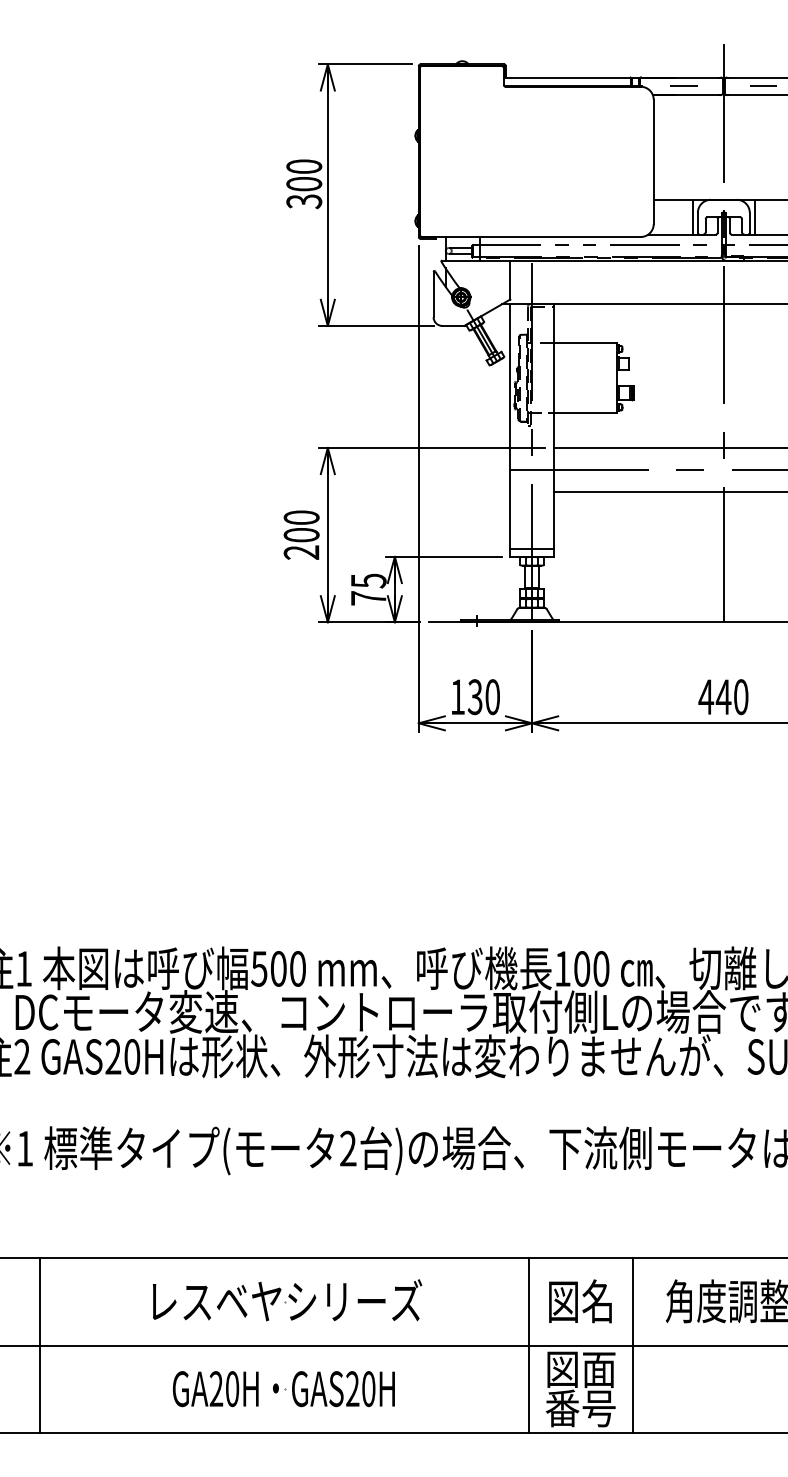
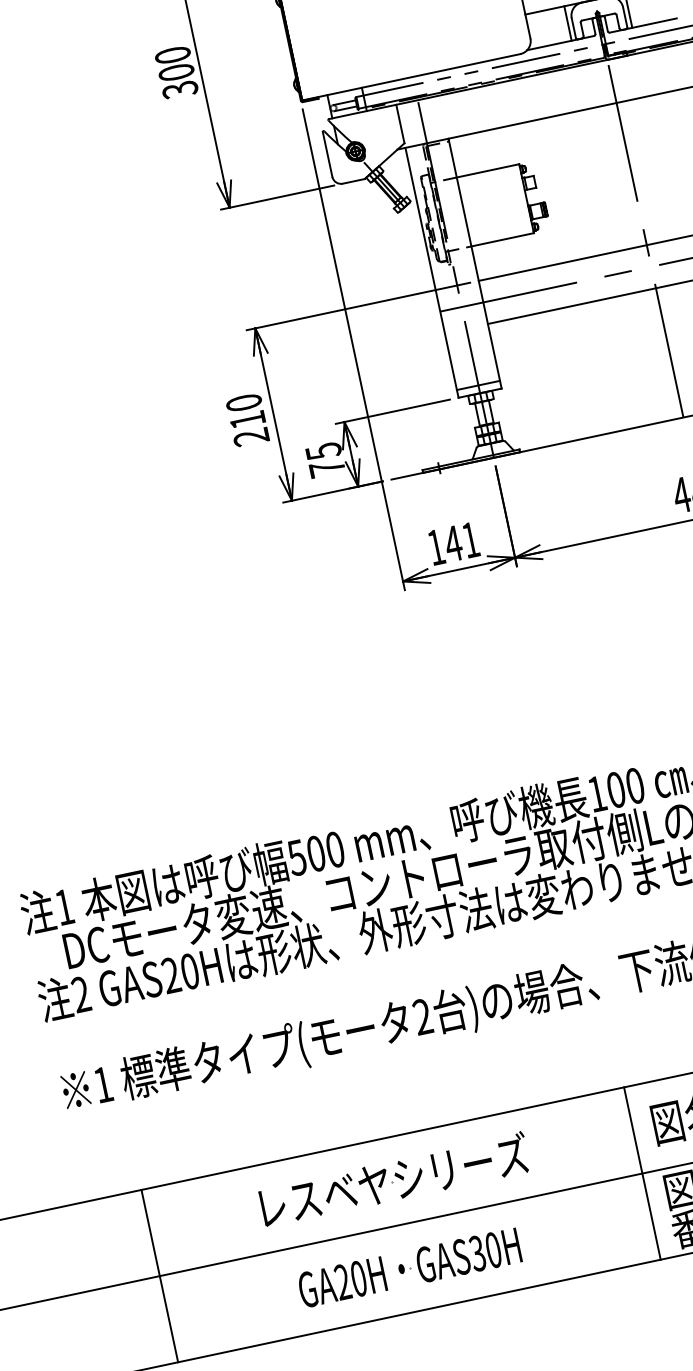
text: (301, 535) -> (247, 420), 200 -> 210
text: (483, 697) -> (461, 542), 130 -> 141
text: (352, 1389) -> (477, 1254), GAS20H -> GAS30H

